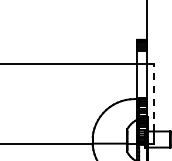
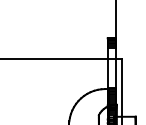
line: (153, 97) -> (121, 87), dashed -> solid

